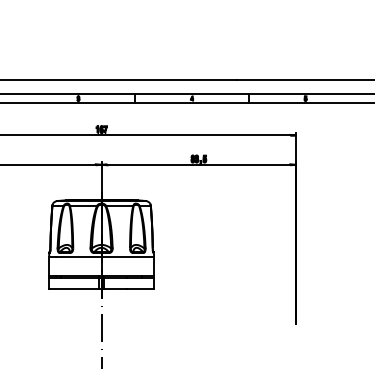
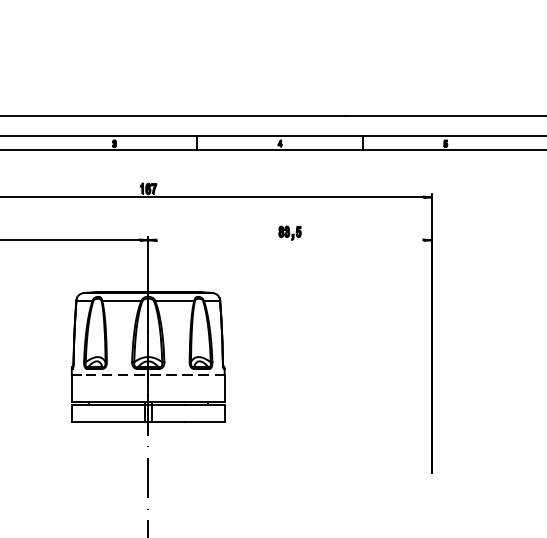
line: (198, 164) -> (289, 239), removed
line: (104, 257) -> (152, 375), solid -> dashed

